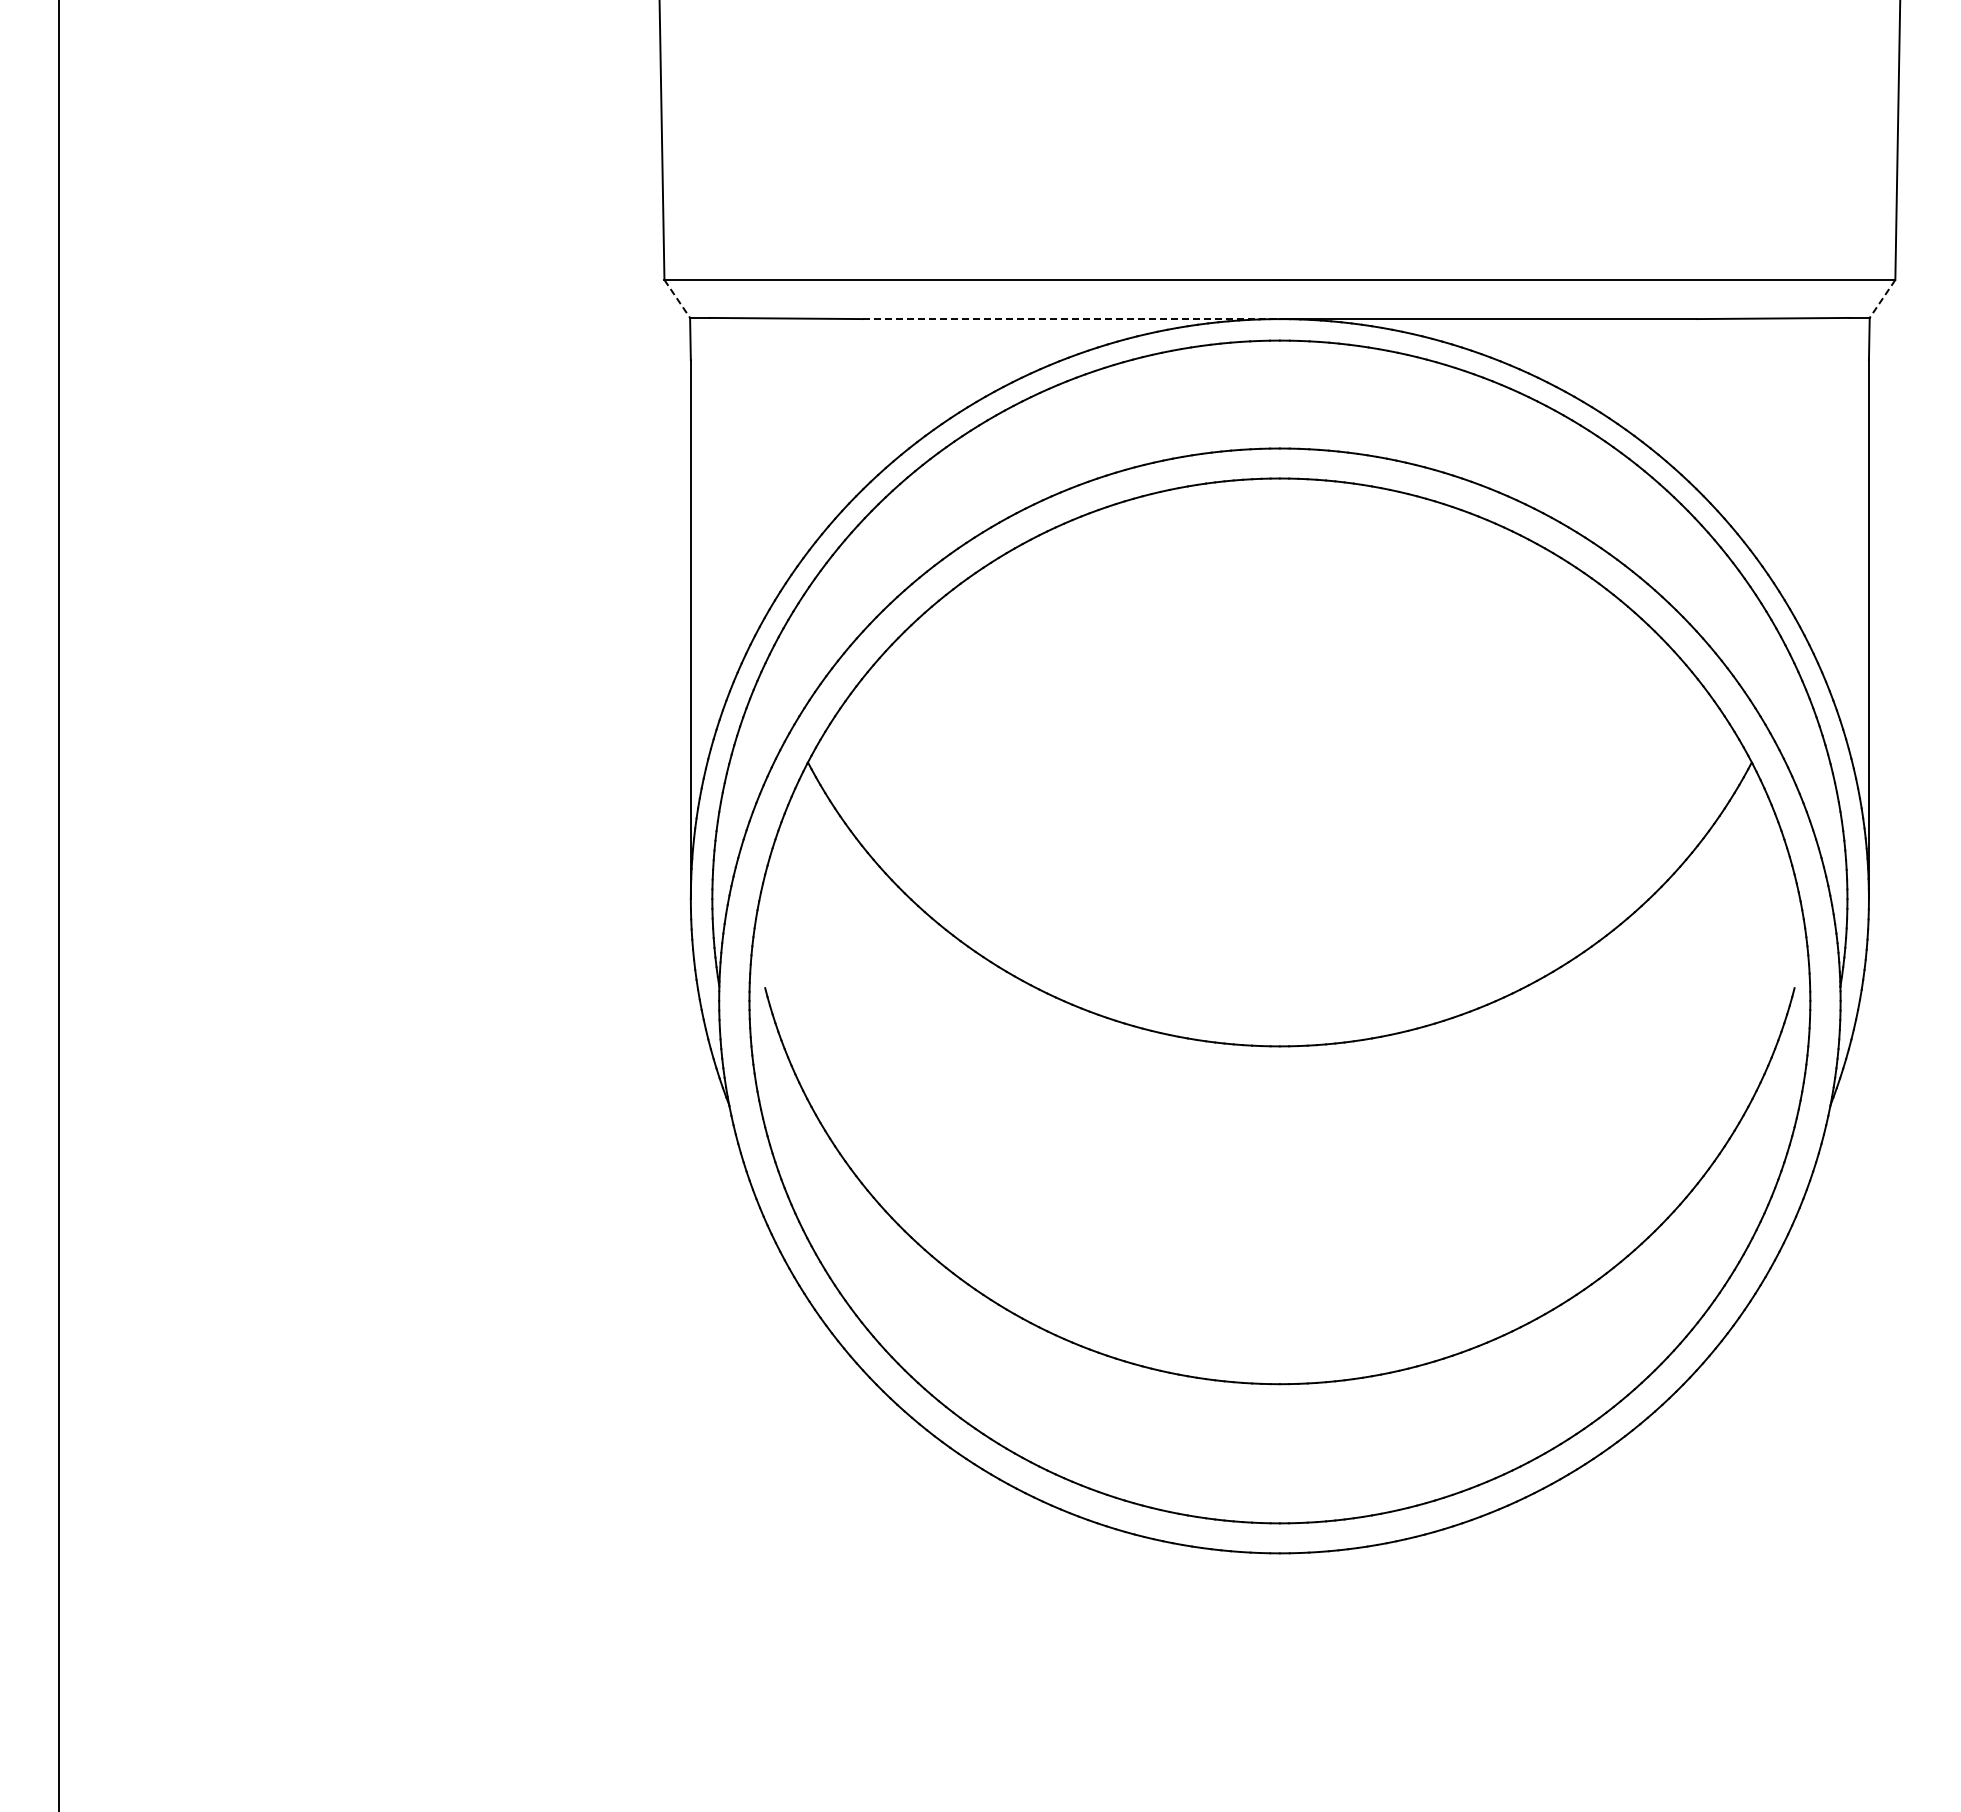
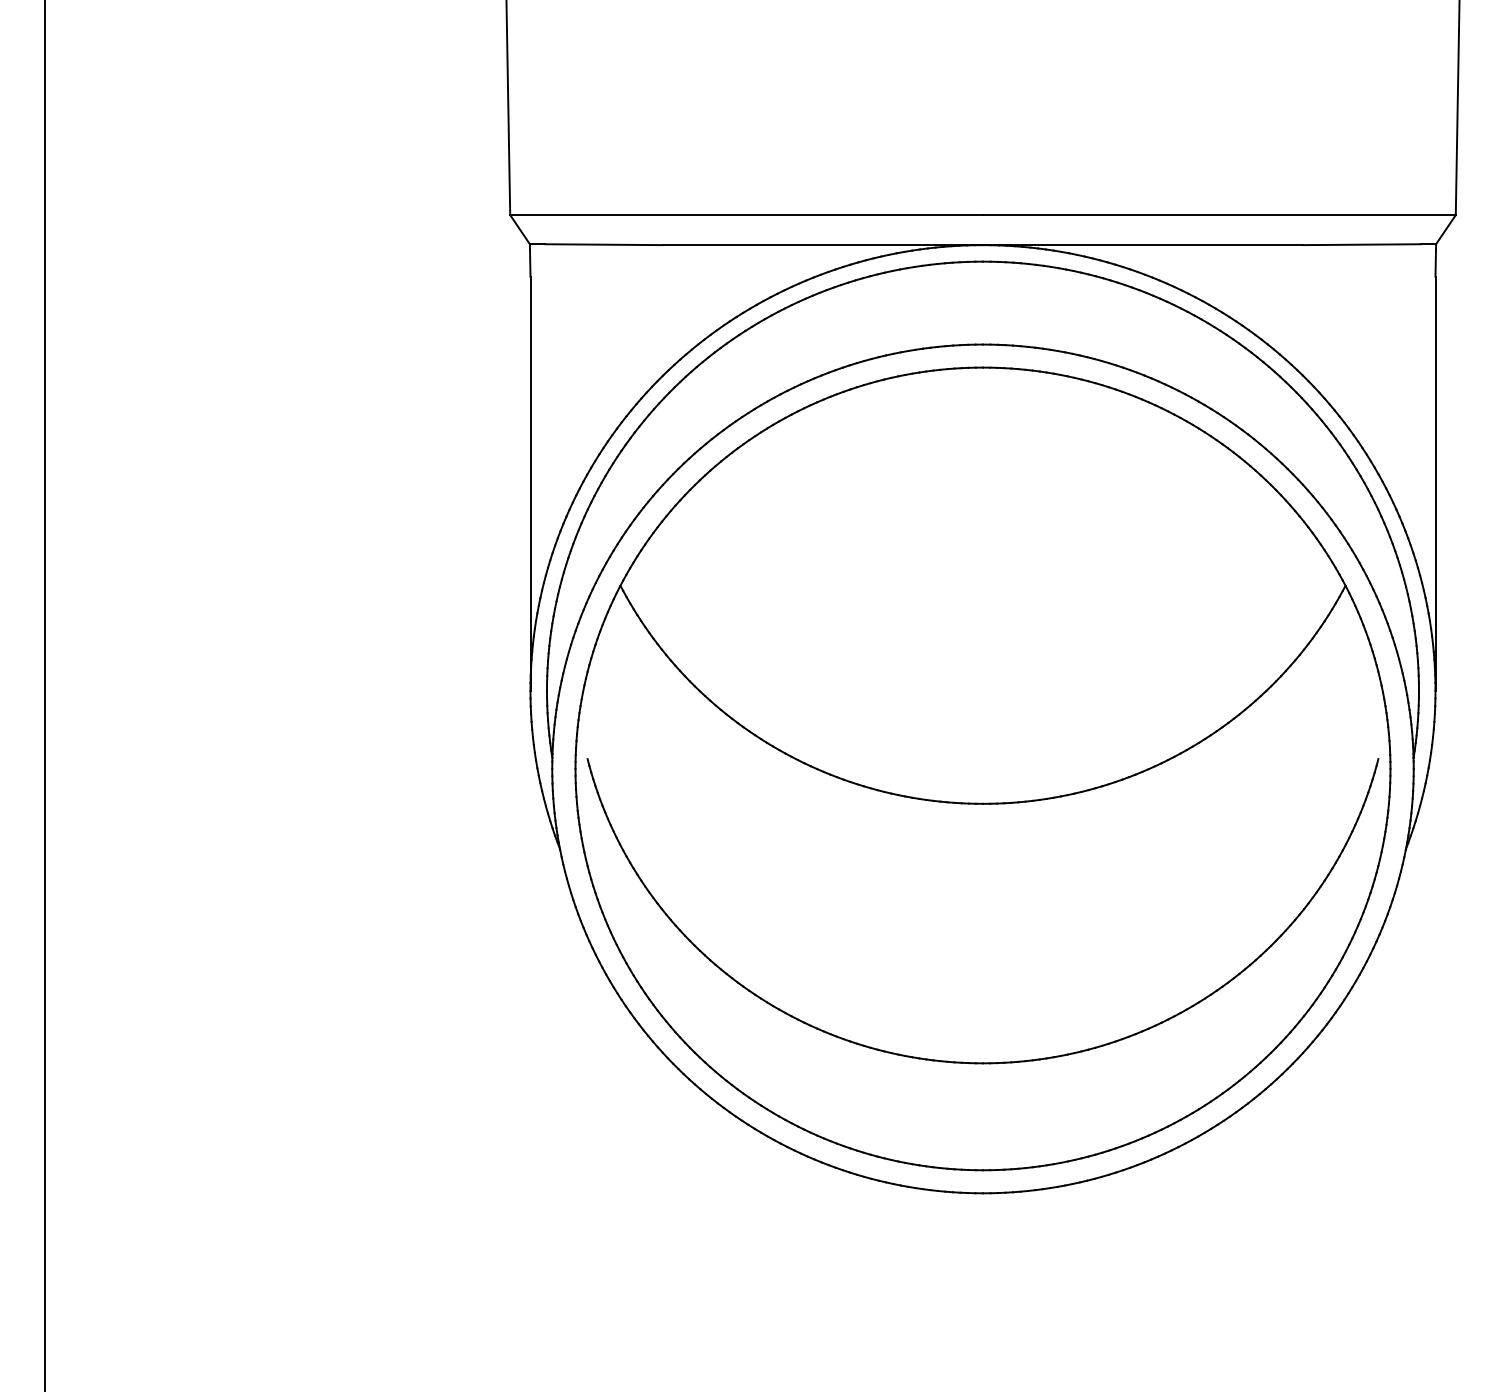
line: (677, 298) -> (520, 229), dashed -> solid
line: (1882, 298) -> (1445, 229), dashed -> solid
line: (1071, 319) -> (822, 245), dashed -> solid

